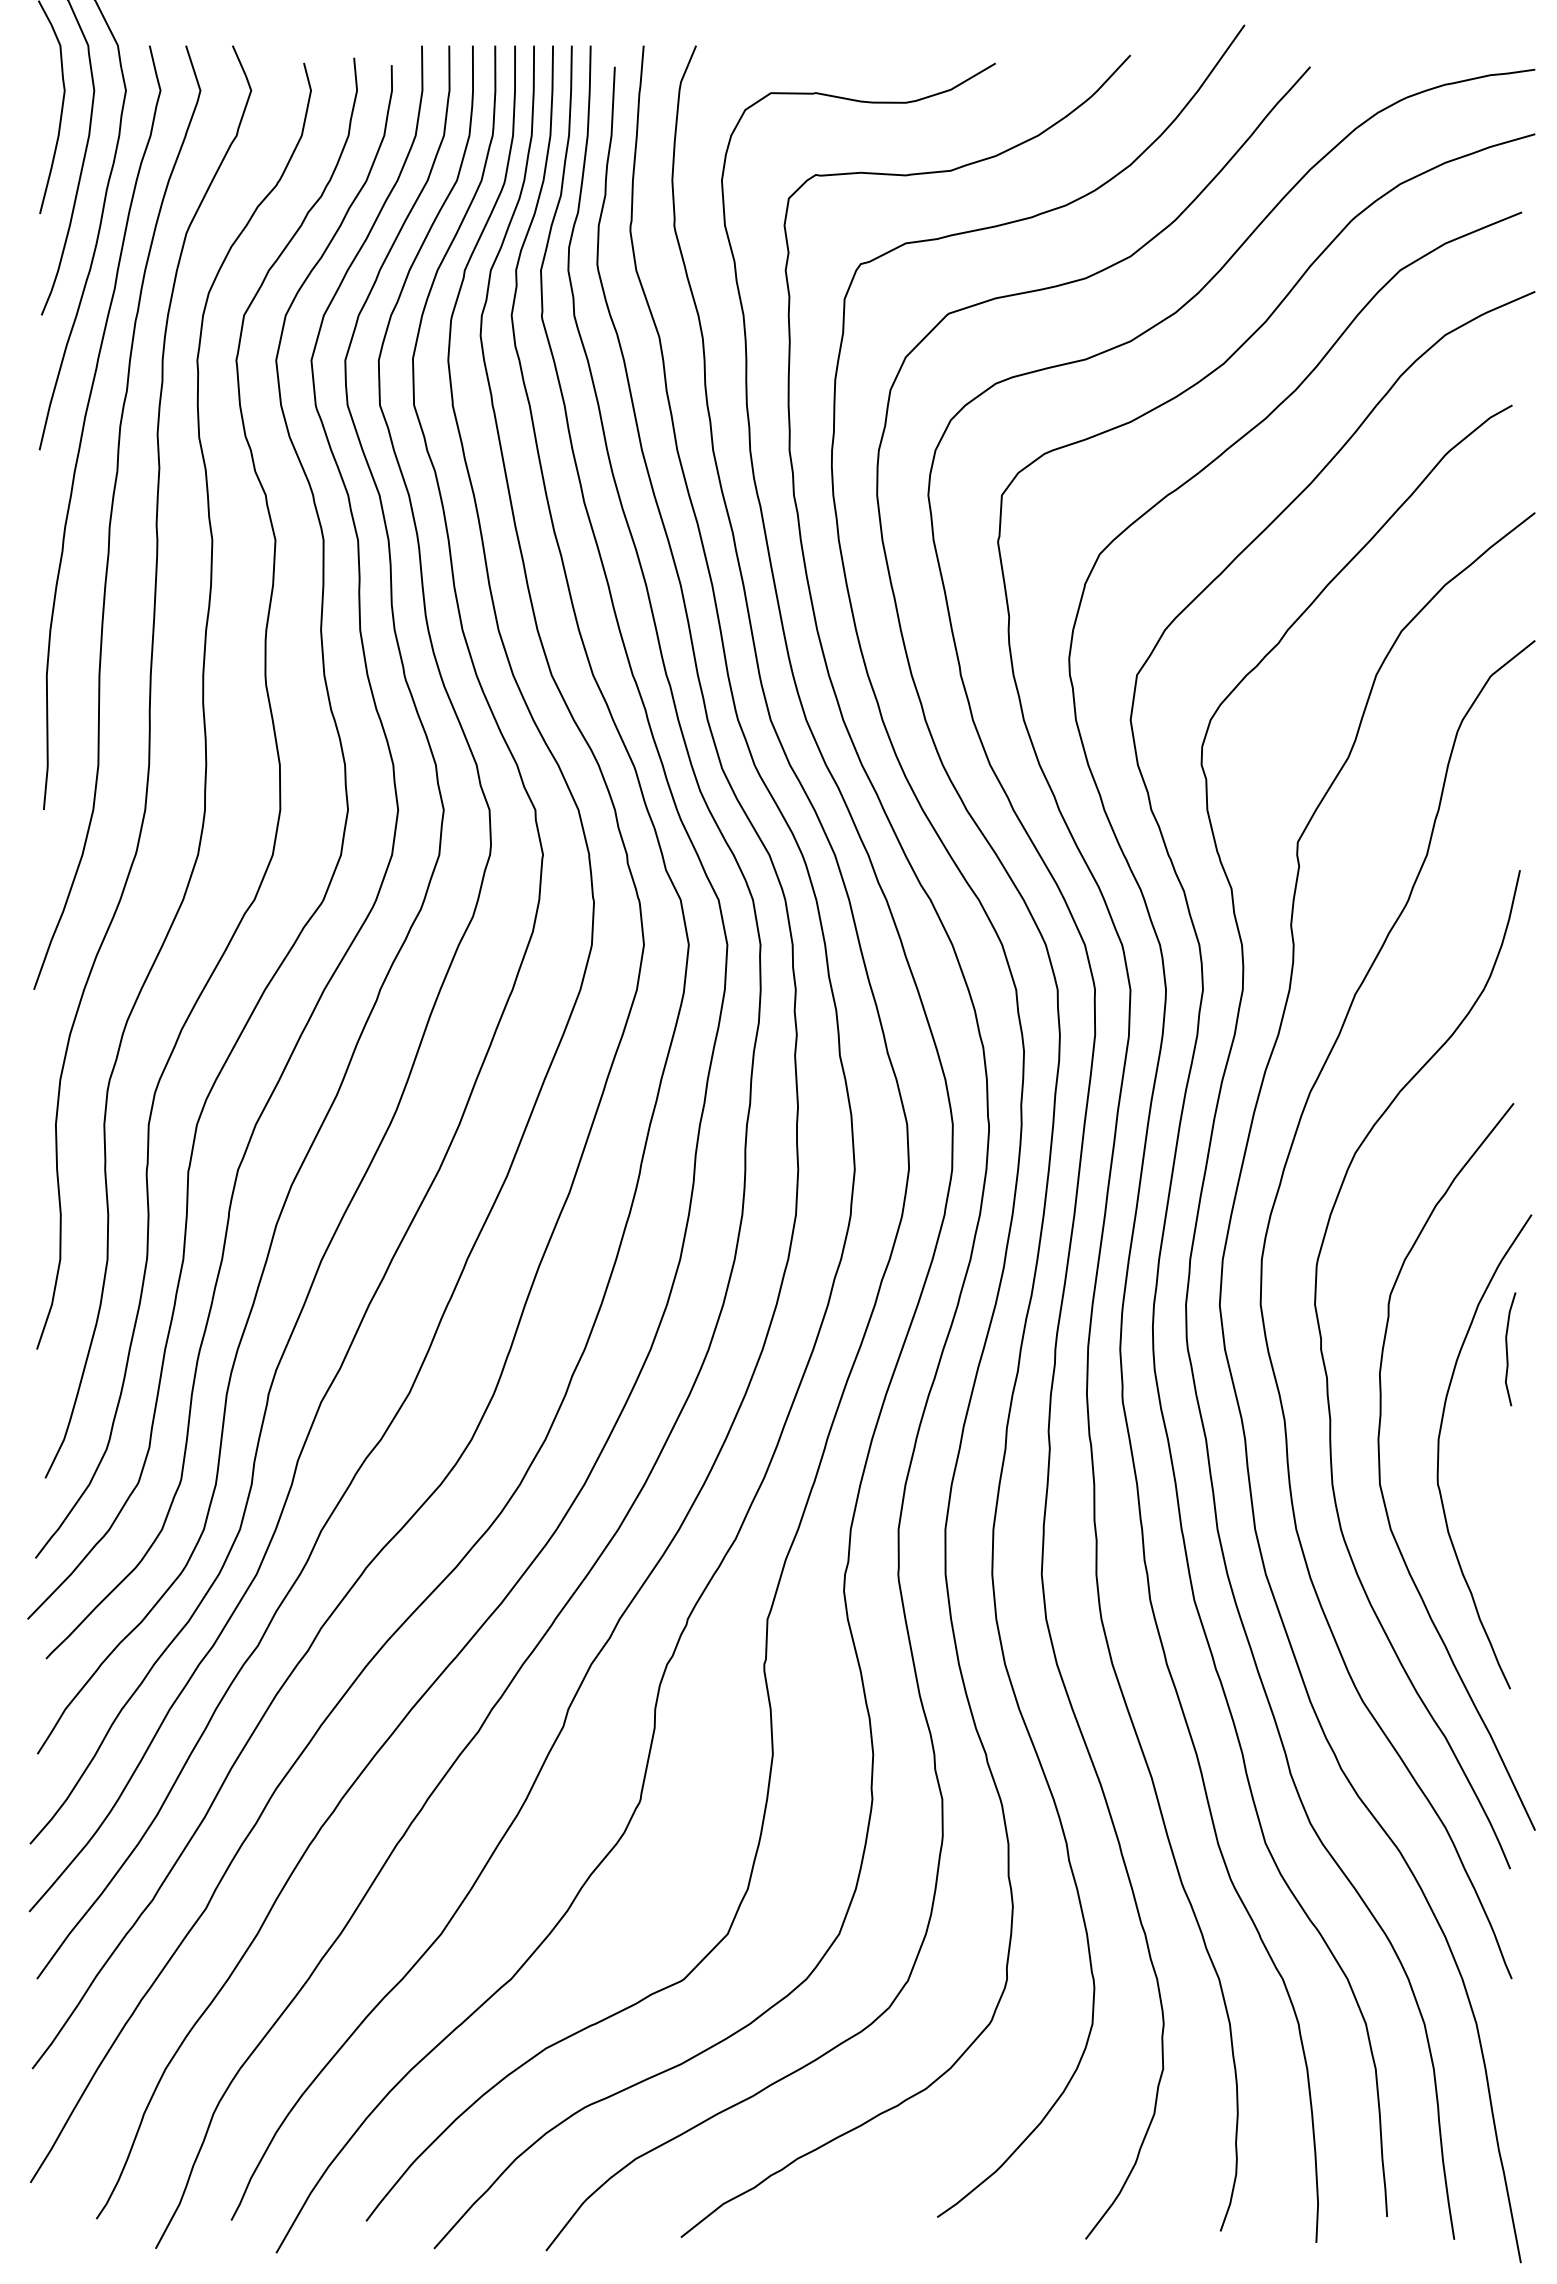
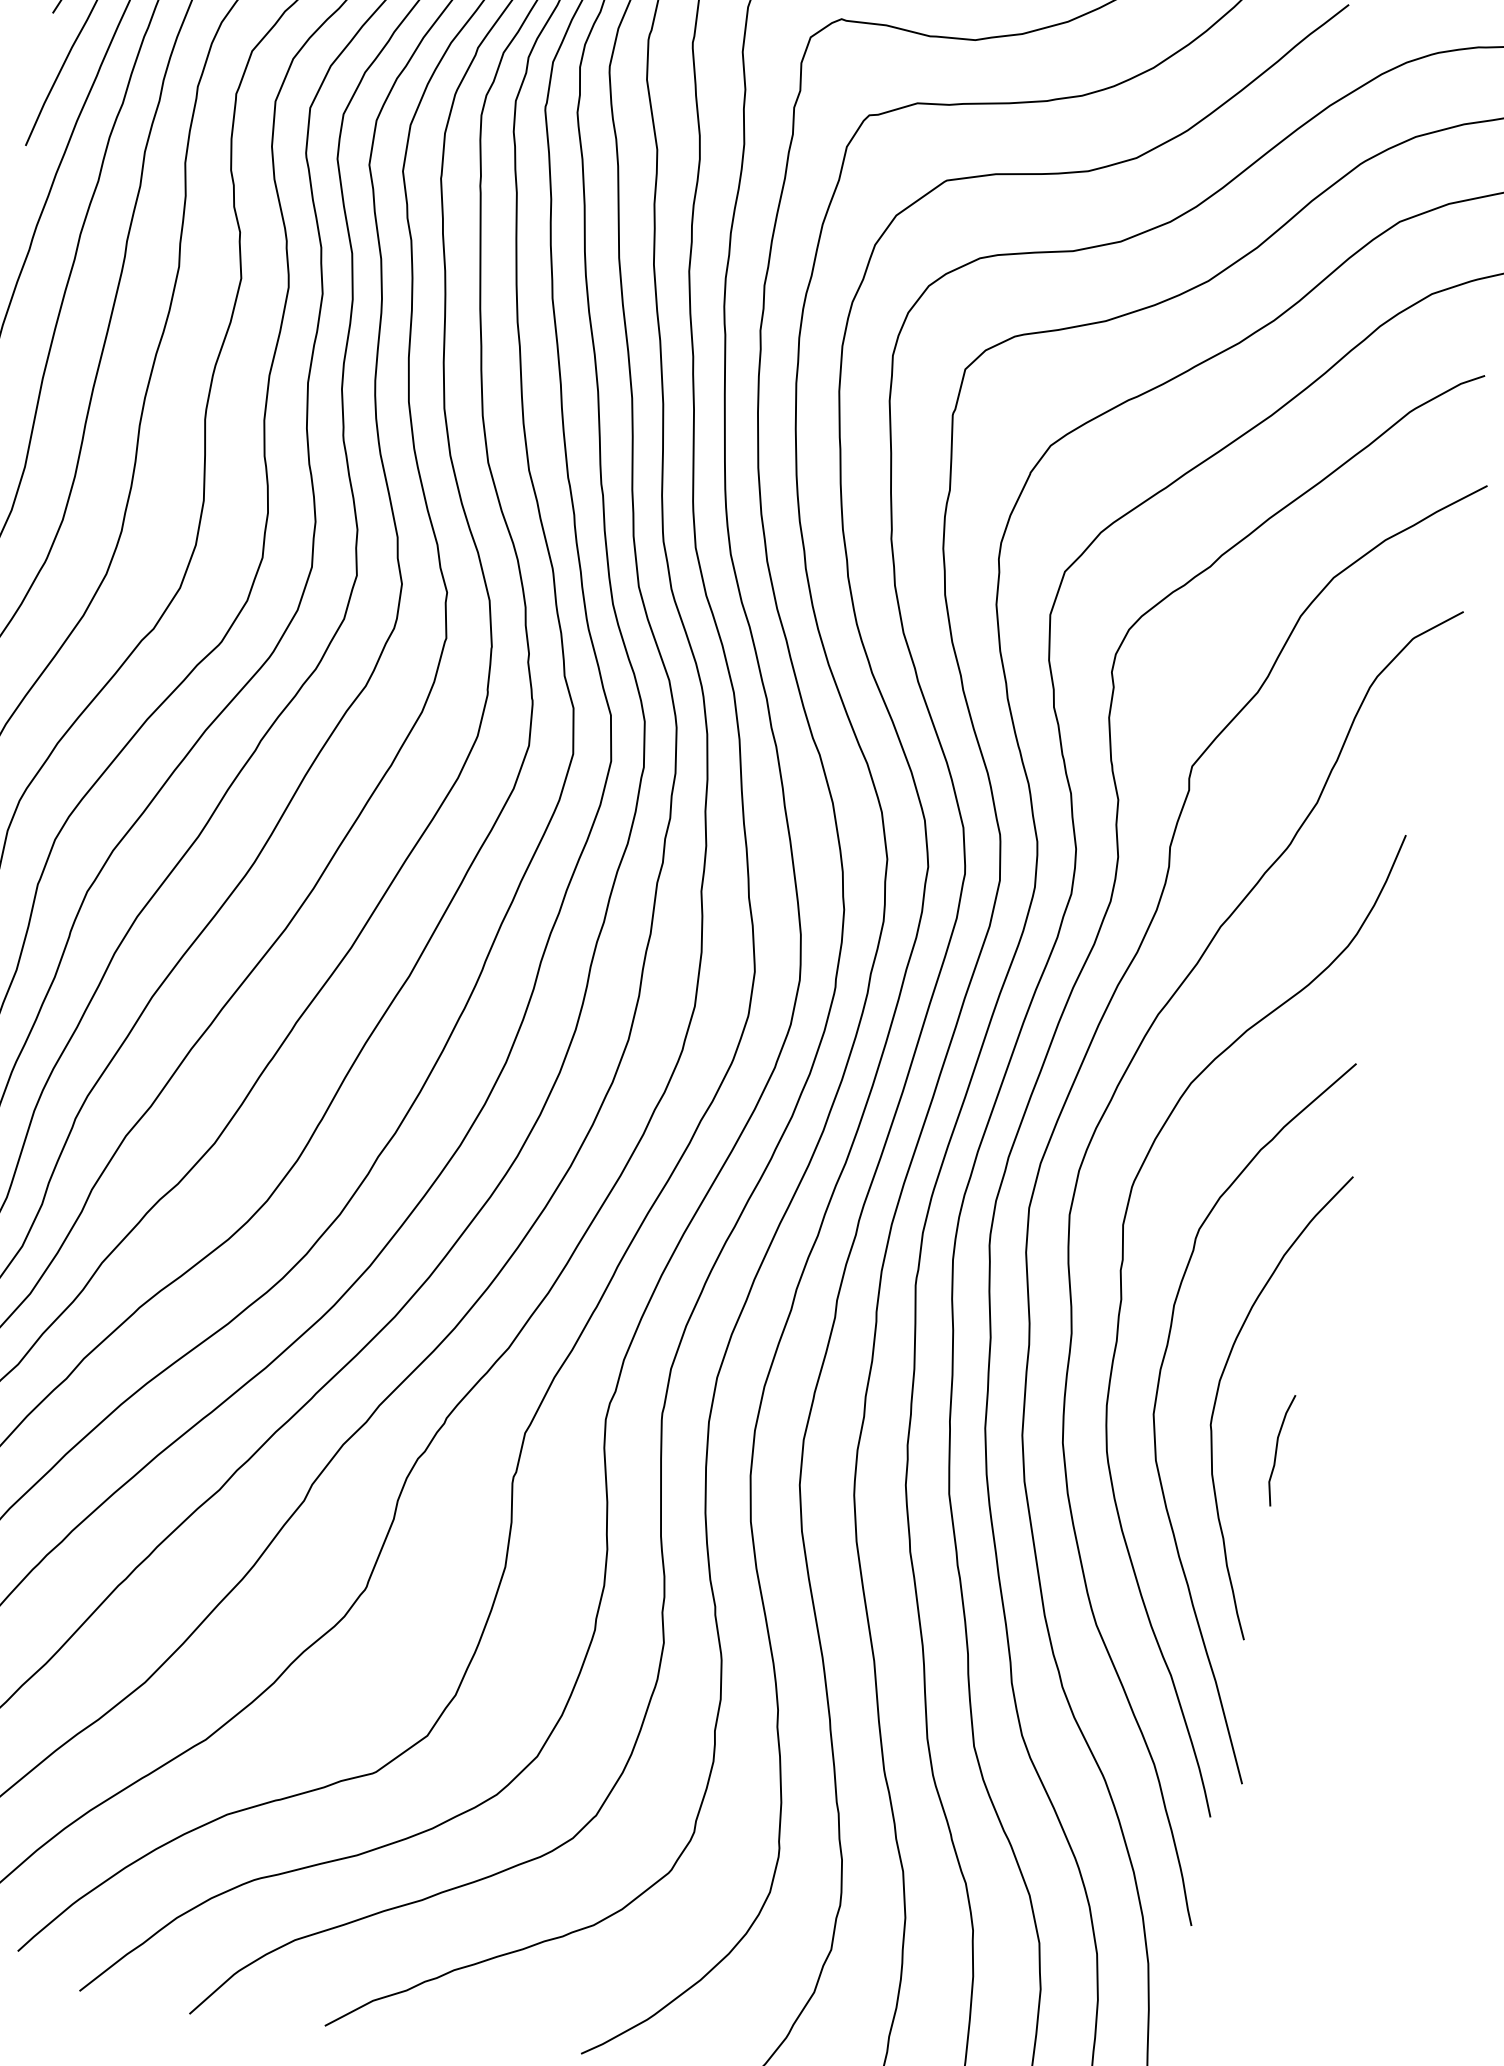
curve: (1507, 1349) -> (1277, 1449), moved

